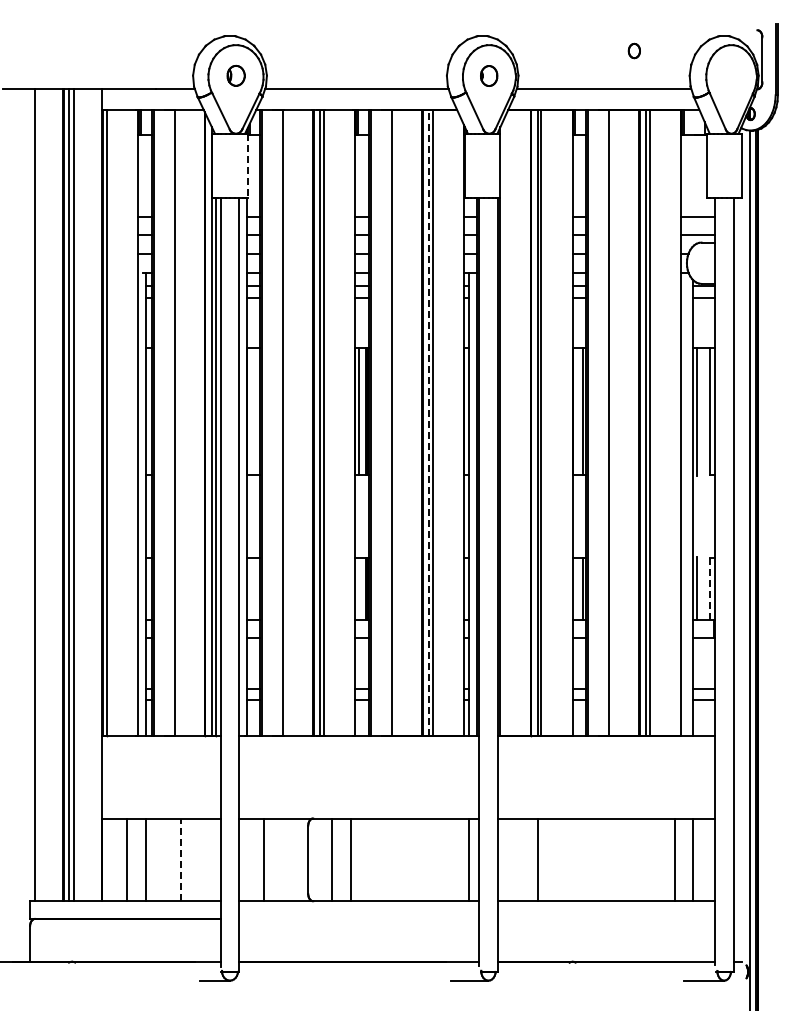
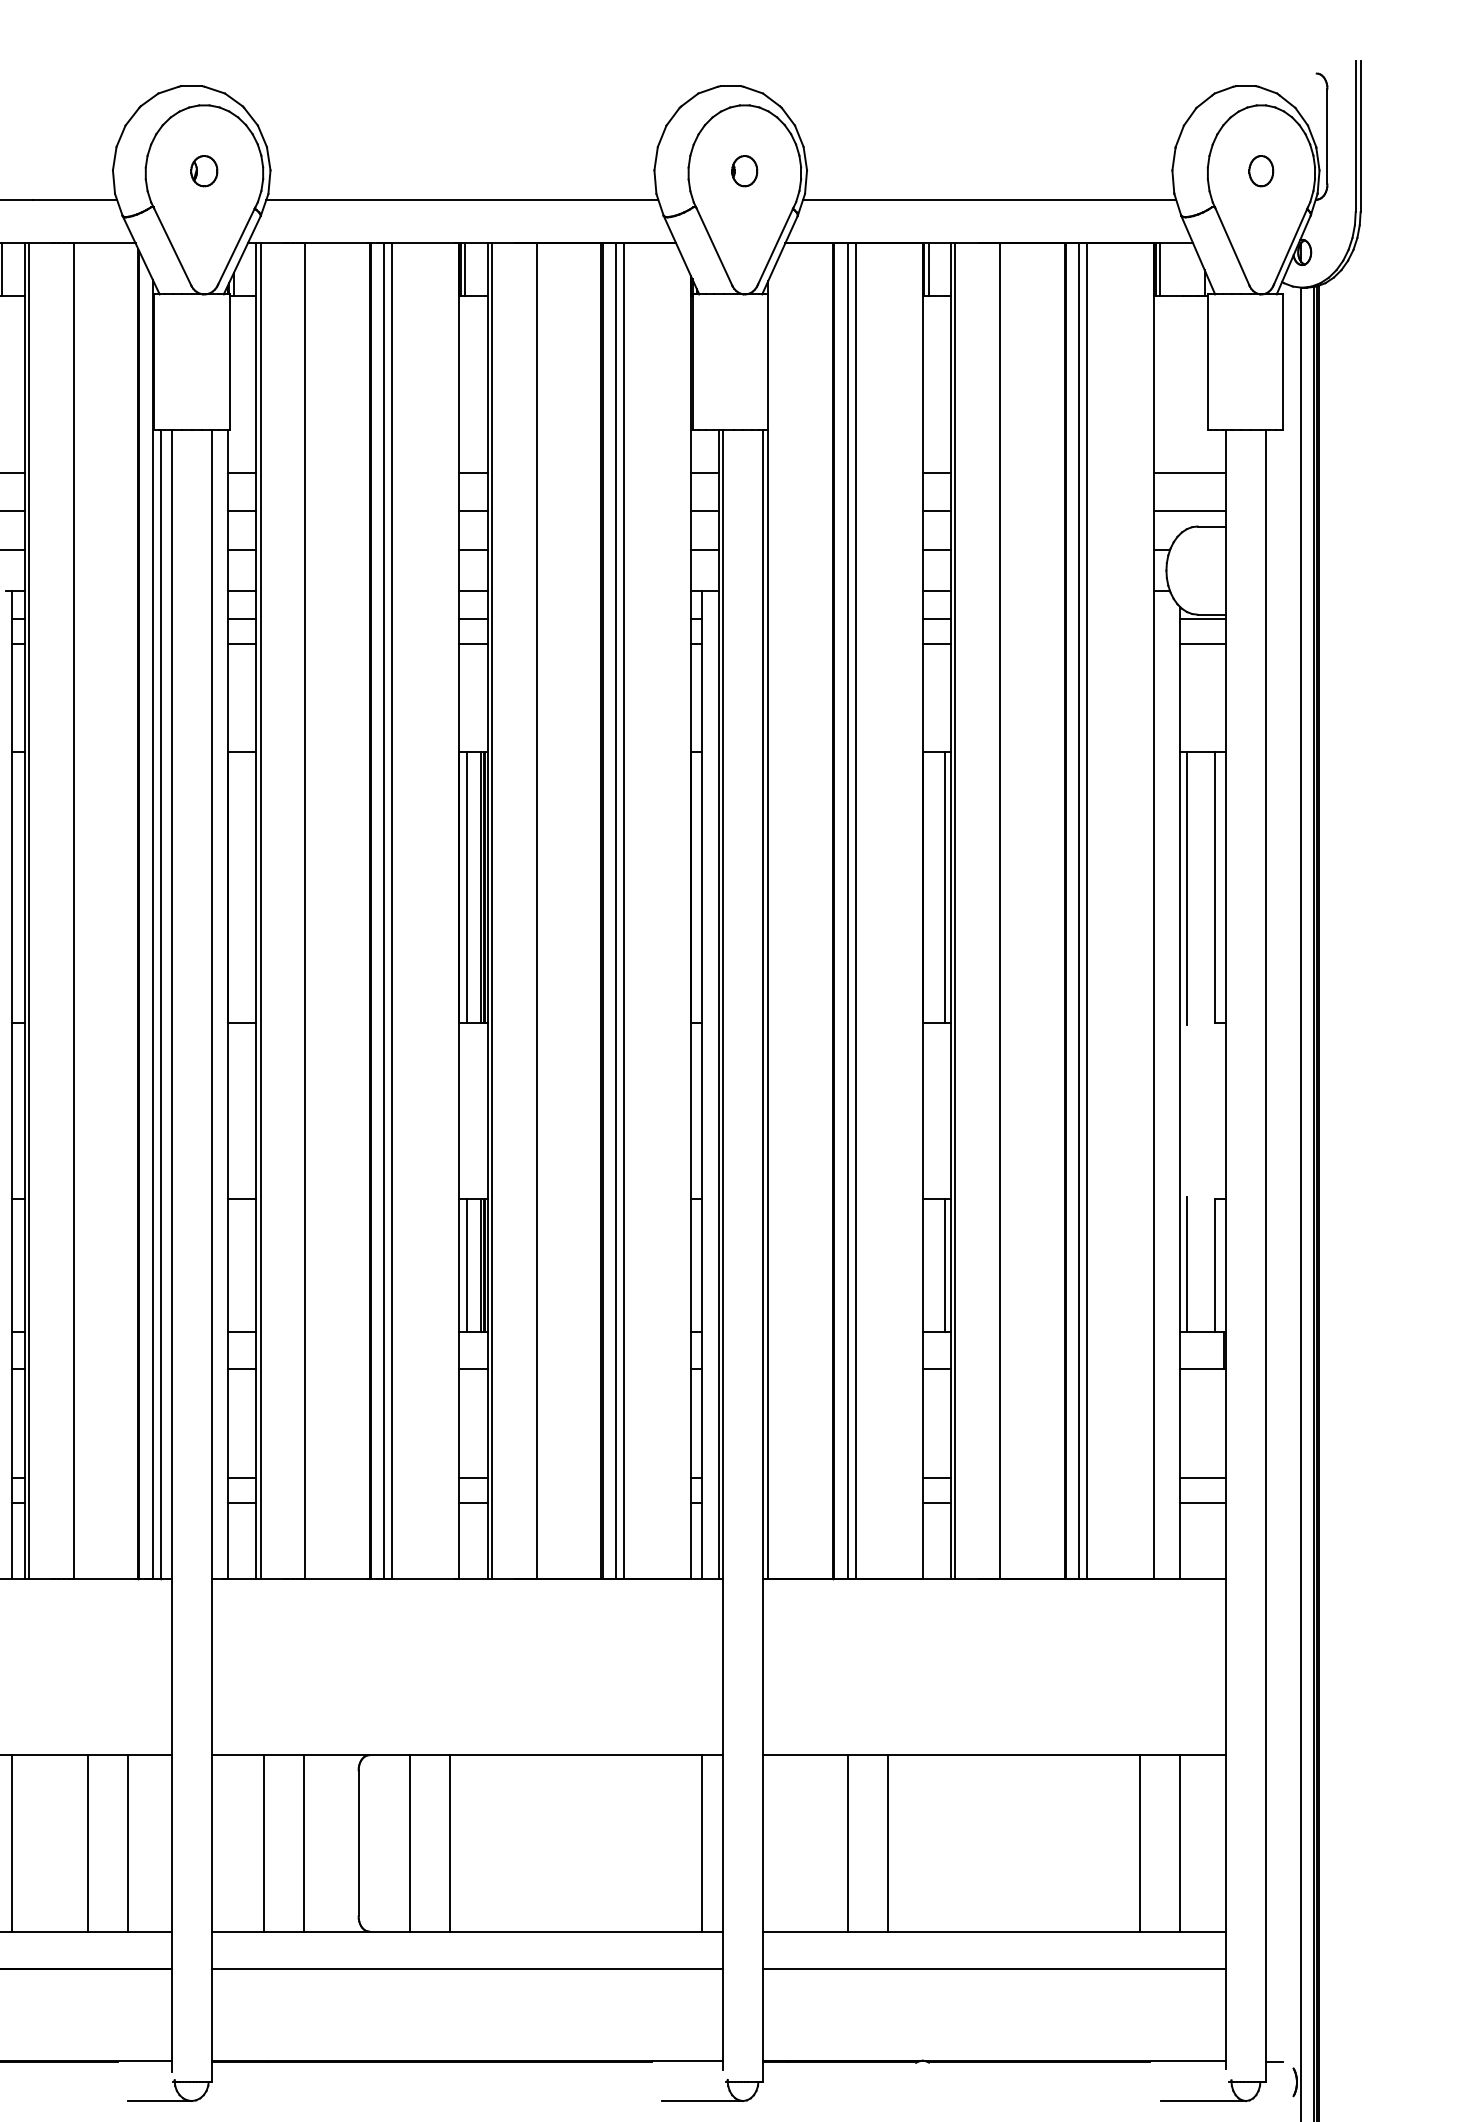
part: (633, 50) -> (1259, 170), moved
part: (489, 75) -> (745, 170), size x0.71
part: (235, 76) -> (203, 172), size x0.71
line: (247, 165) -> (229, 362), dashed -> solid
line: (428, 422) -> (615, 910), dashed -> solid
line: (359, 588) -> (467, 1264), added
line: (709, 588) -> (1214, 1264), dashed -> solid
line: (181, 859) -> (88, 1842), dashed -> solid
line: (200, 859) -> (128, 1842), added
line: (282, 859) -> (303, 1842), added
line: (556, 859) -> (888, 1842), added
line: (359, 918) -> (467, 1968), added
line: (605, 918) -> (992, 1968), added

